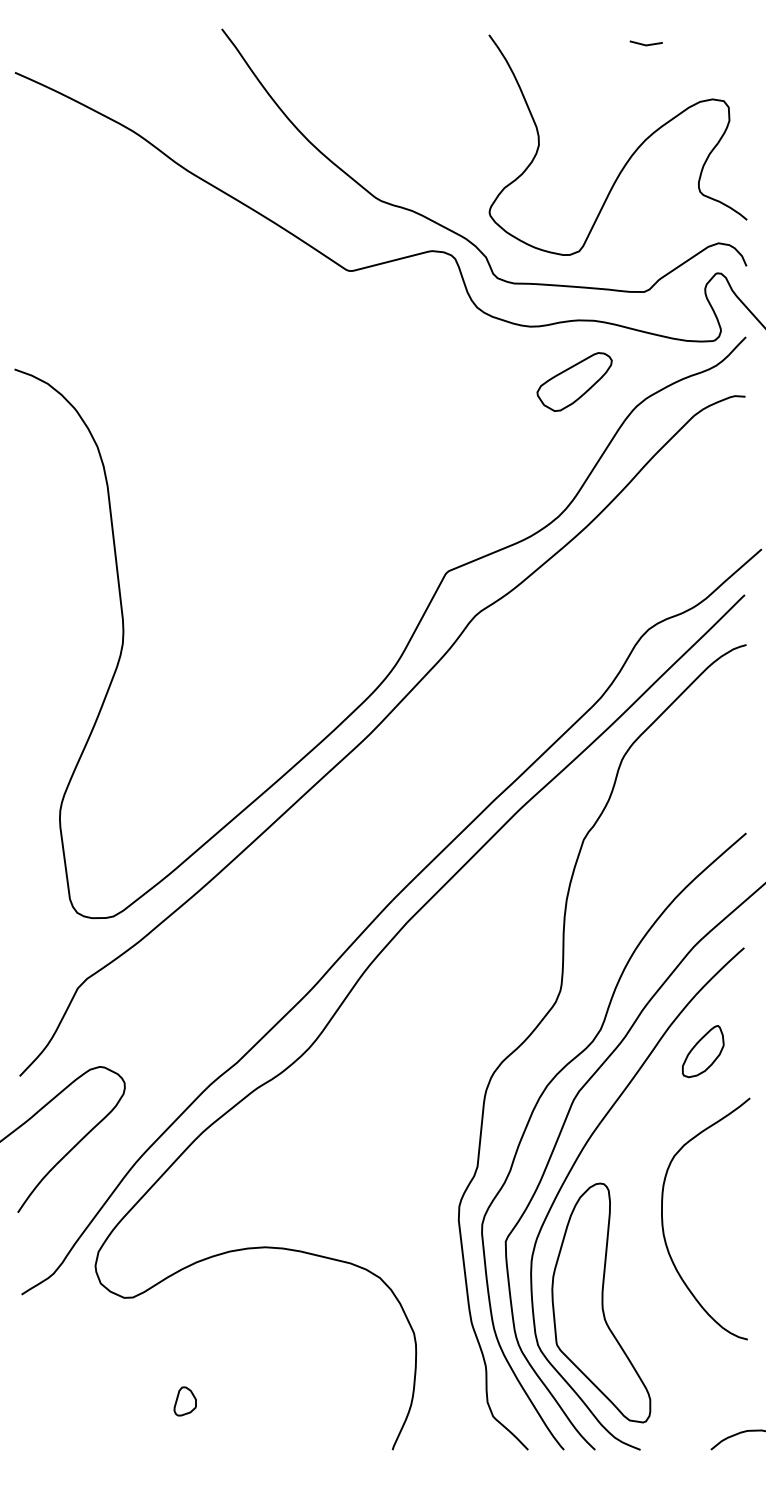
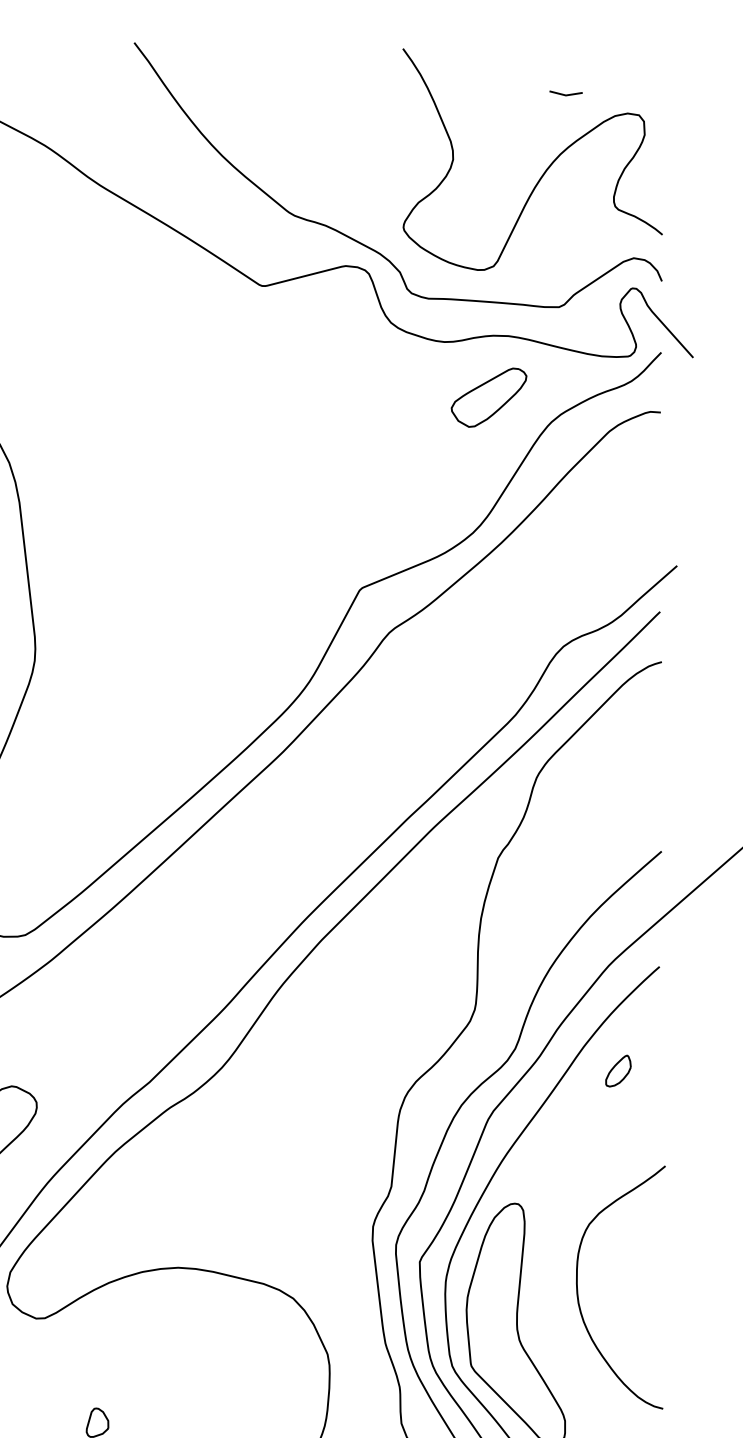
line: (645, 44) -> (565, 94), moved
part: (703, 1051) -> (618, 1070), size x0.6
curve: (663, 1219) -> (578, 1288), moved

